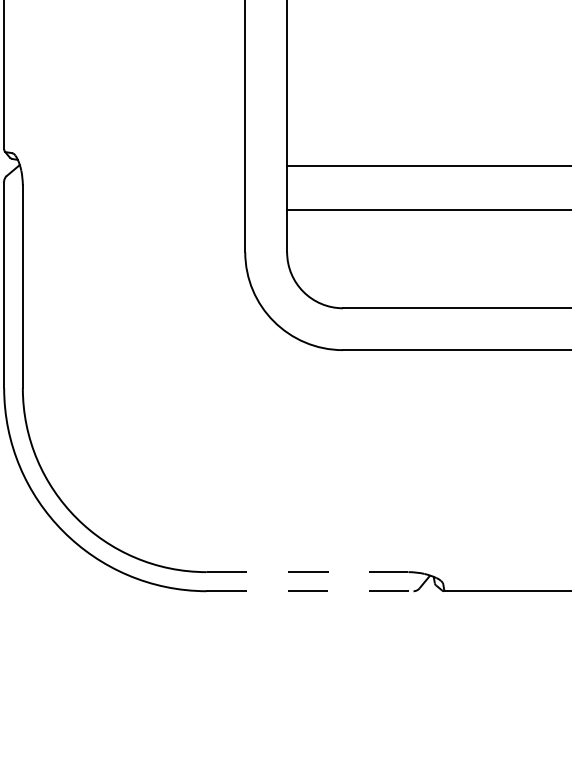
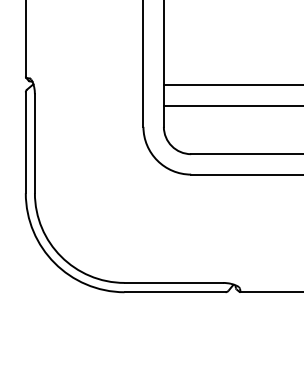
line: (308, 571) -> (174, 282), dashed -> solid
line: (310, 591) -> (175, 292), dashed -> solid

